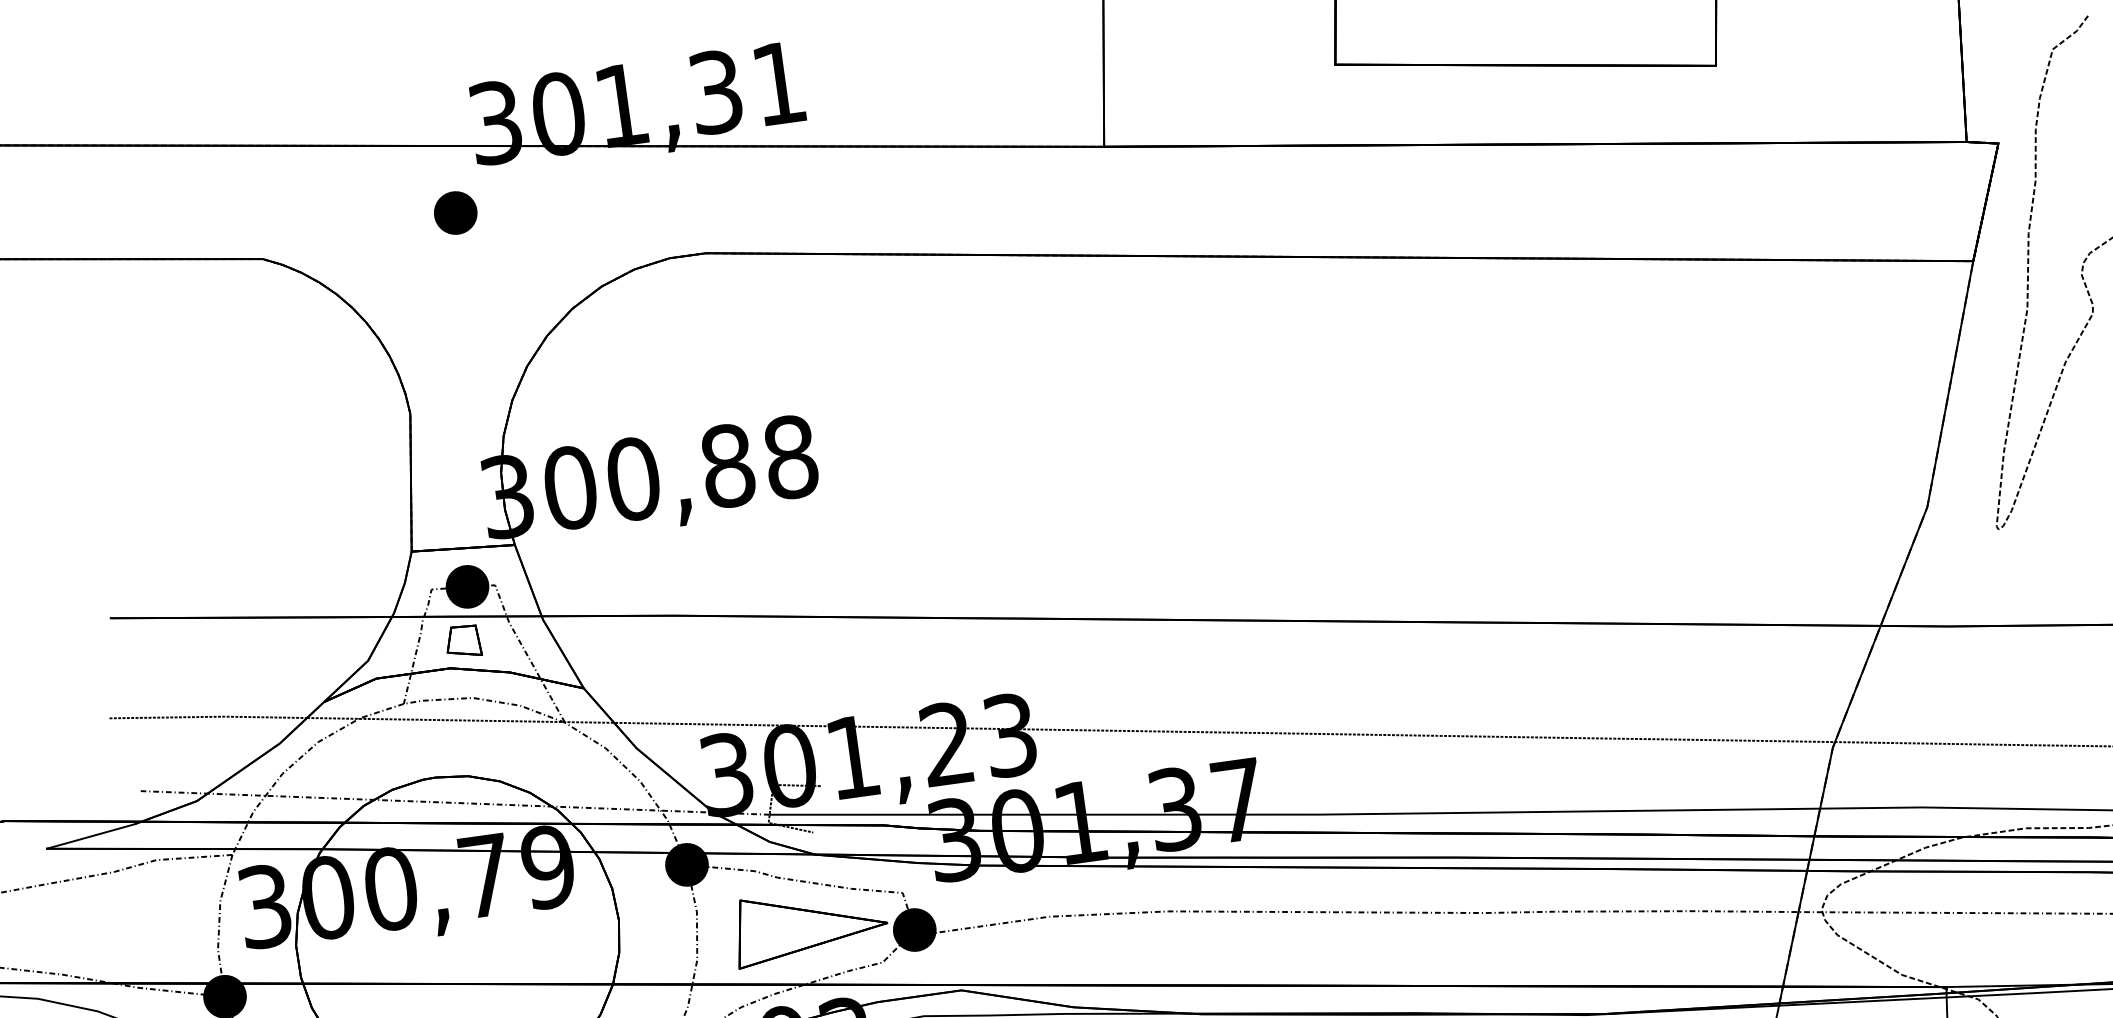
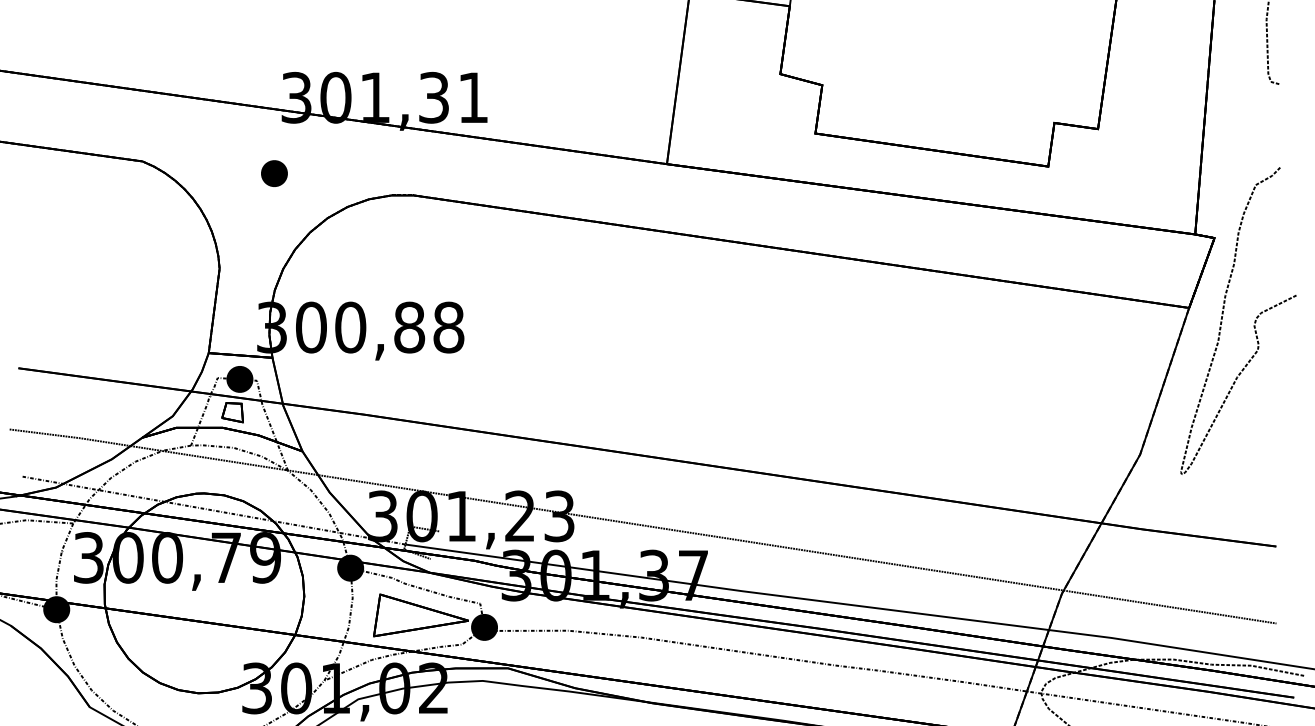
part: (455, 212) -> (274, 173), moved

